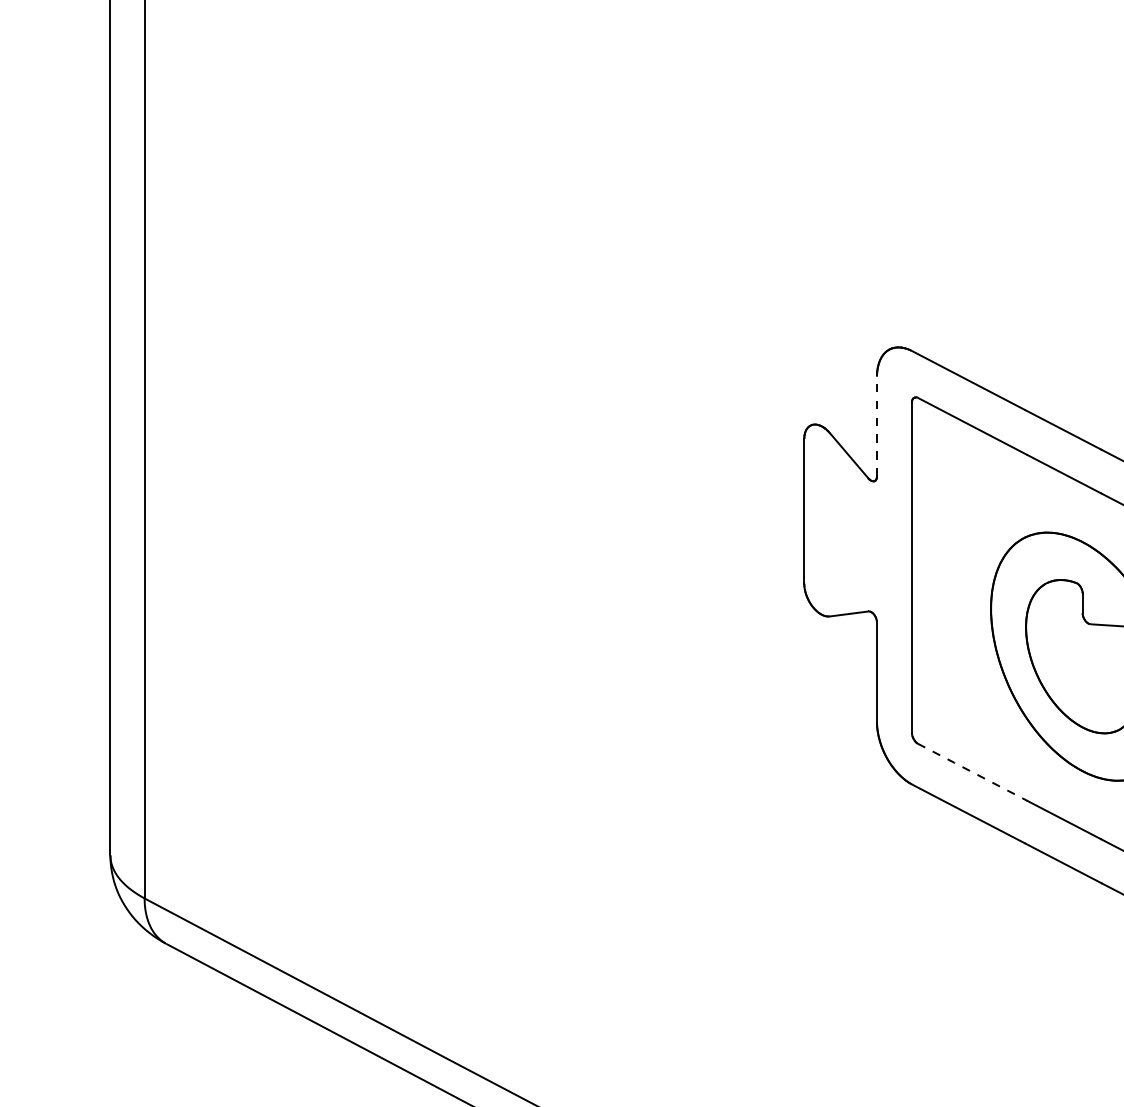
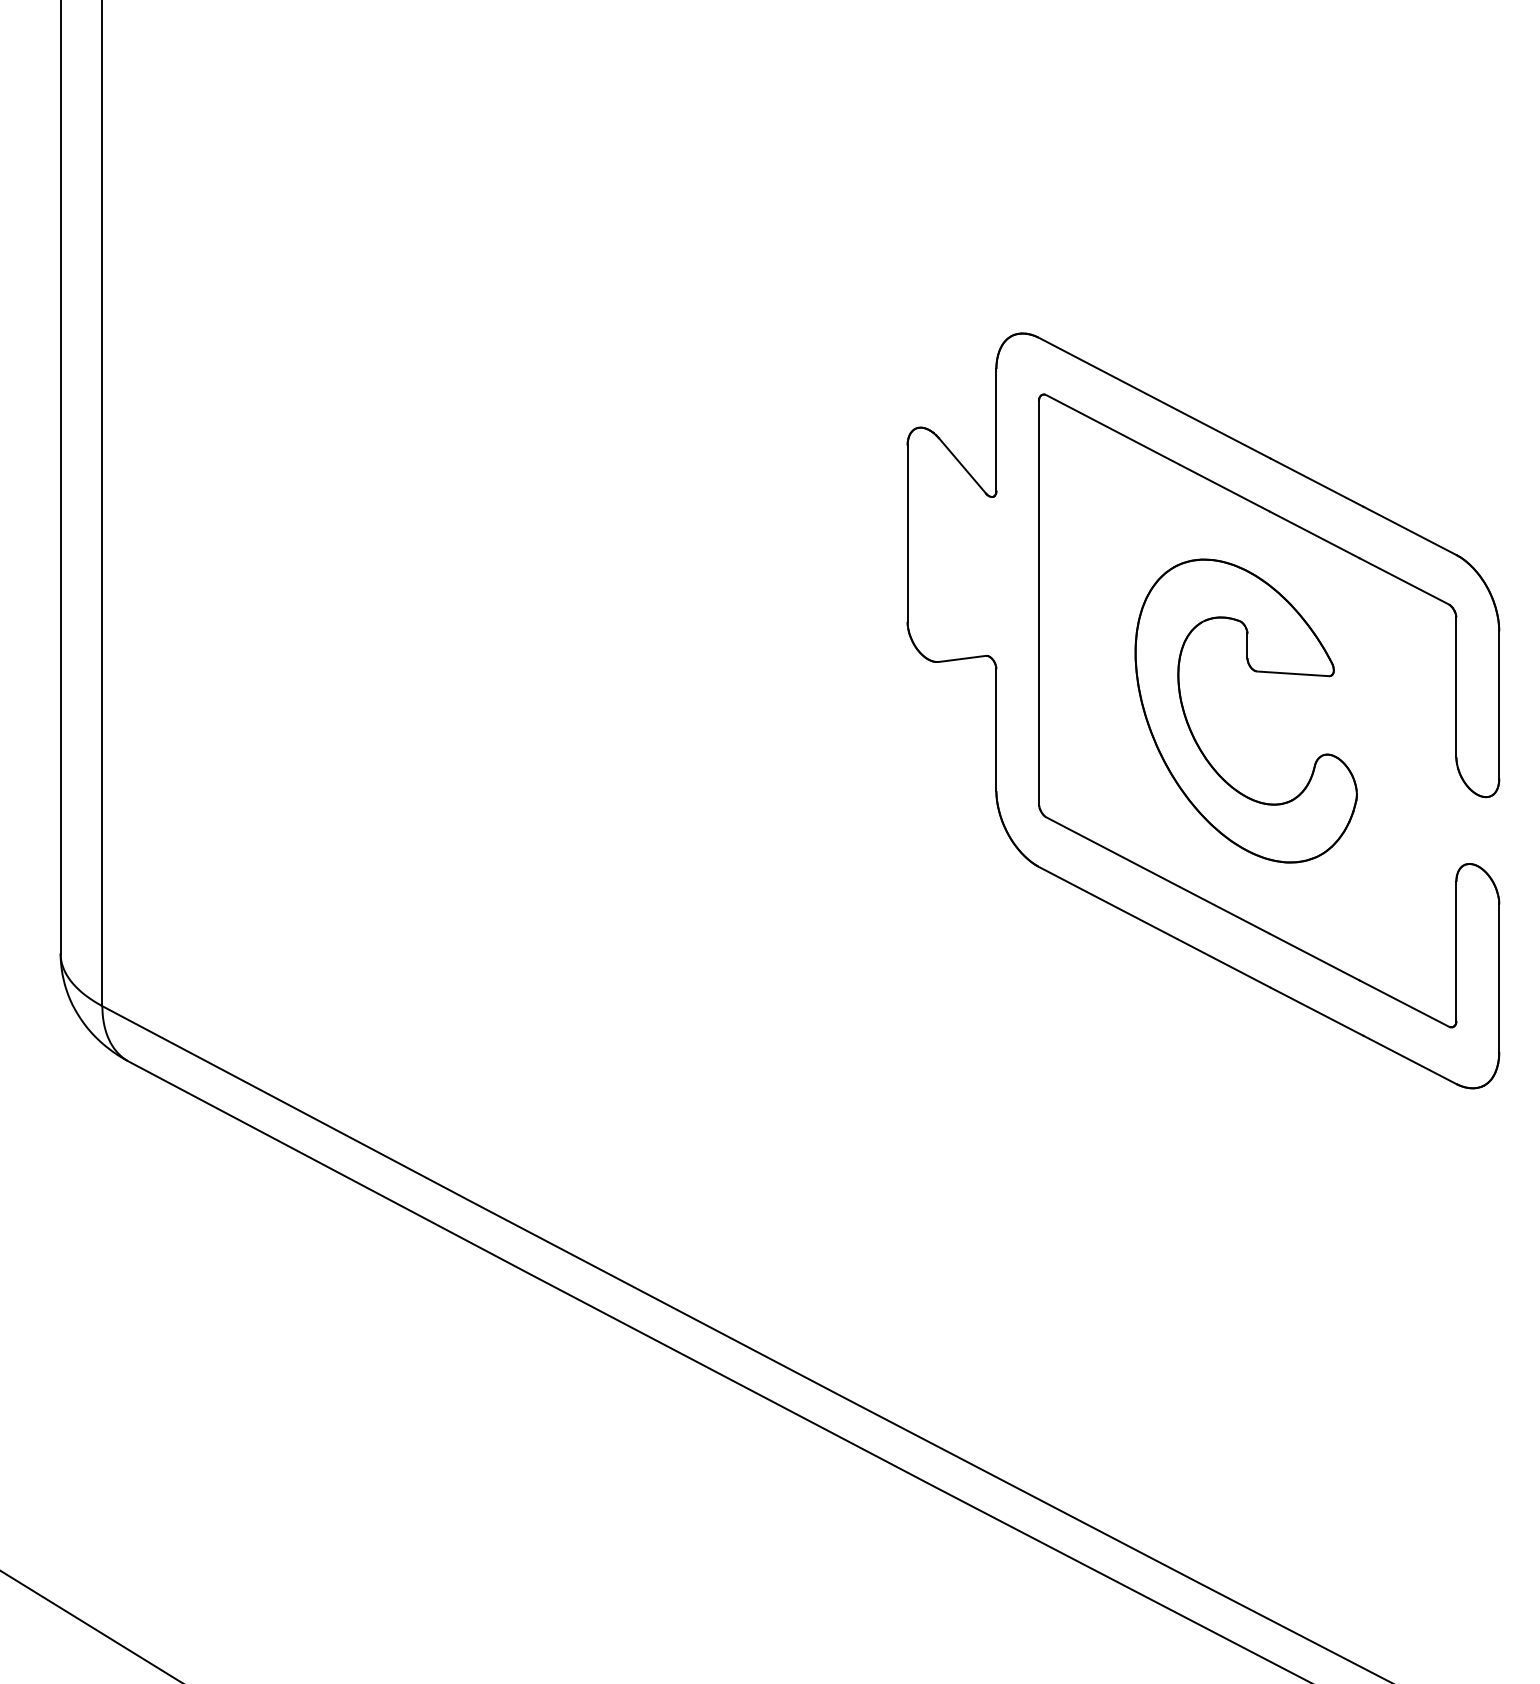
line: (877, 426) -> (996, 429), dashed -> solid
line: (972, 772) -> (1112, 852), dashed -> solid

